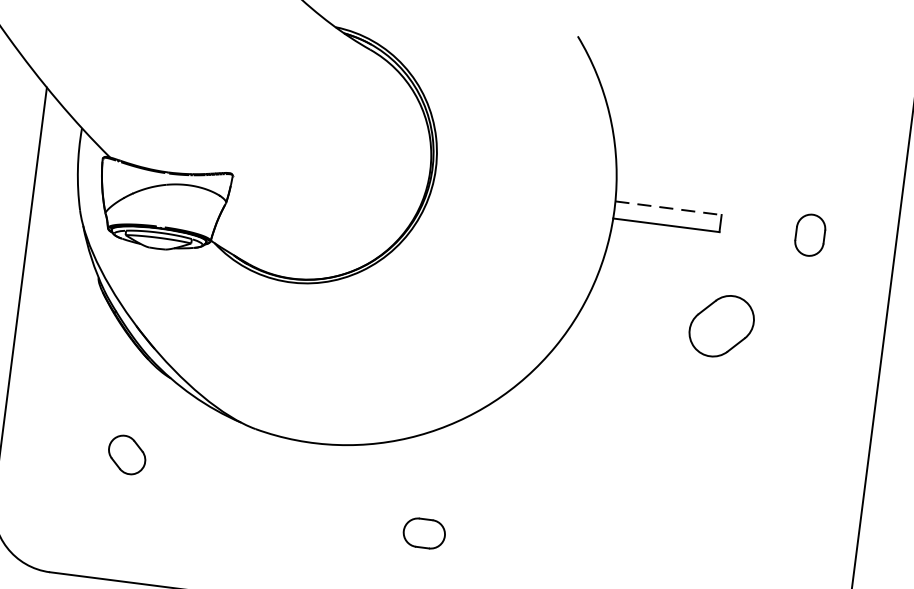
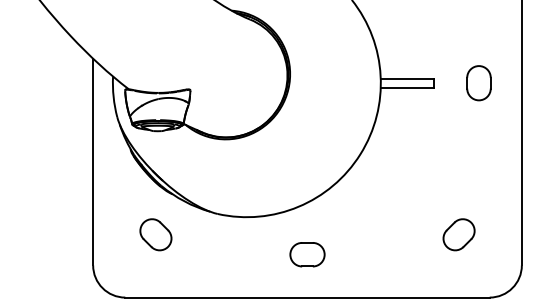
line: (668, 207) -> (407, 78), dashed -> solid
part: (809, 235) -> (478, 83), size x1.67
part: (720, 325) -> (458, 234), moved
part: (126, 454) -> (155, 234), size x1.67
part: (424, 532) -> (307, 254), size x1.67

